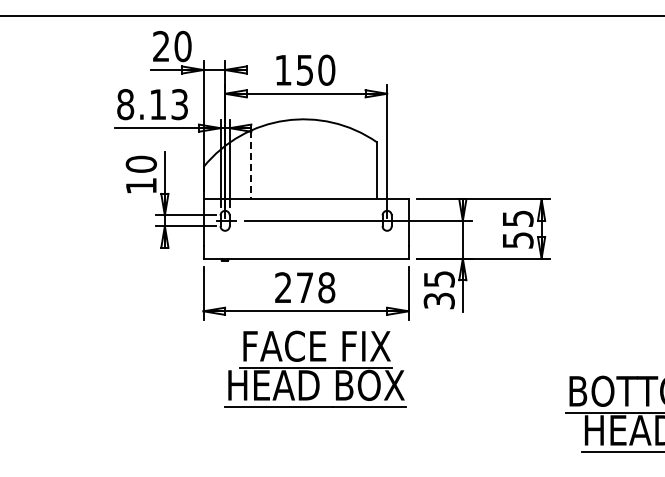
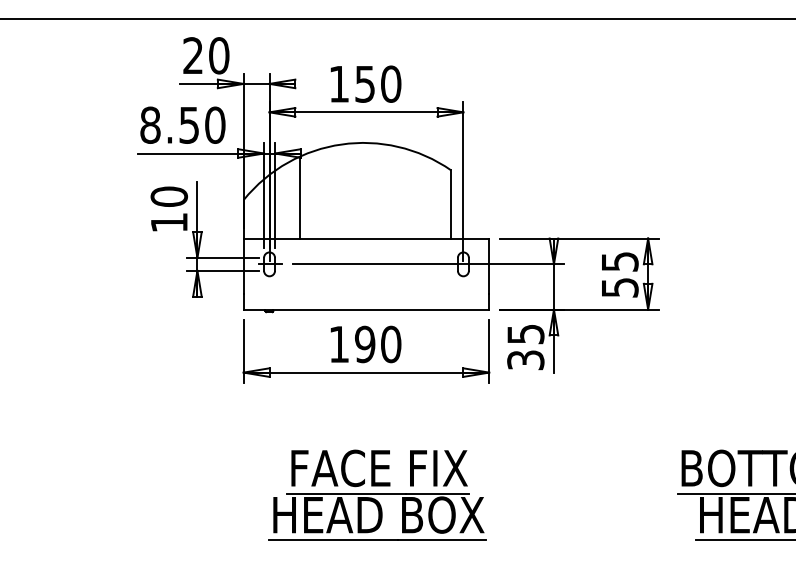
text: (169, 104) -> (202, 125), 8.13 -> 8.50
line: (250, 165) -> (299, 198), dashed -> solid
text: (305, 287) -> (365, 344), 278 -> 190
part: (315, 368) -> (377, 494), moved

